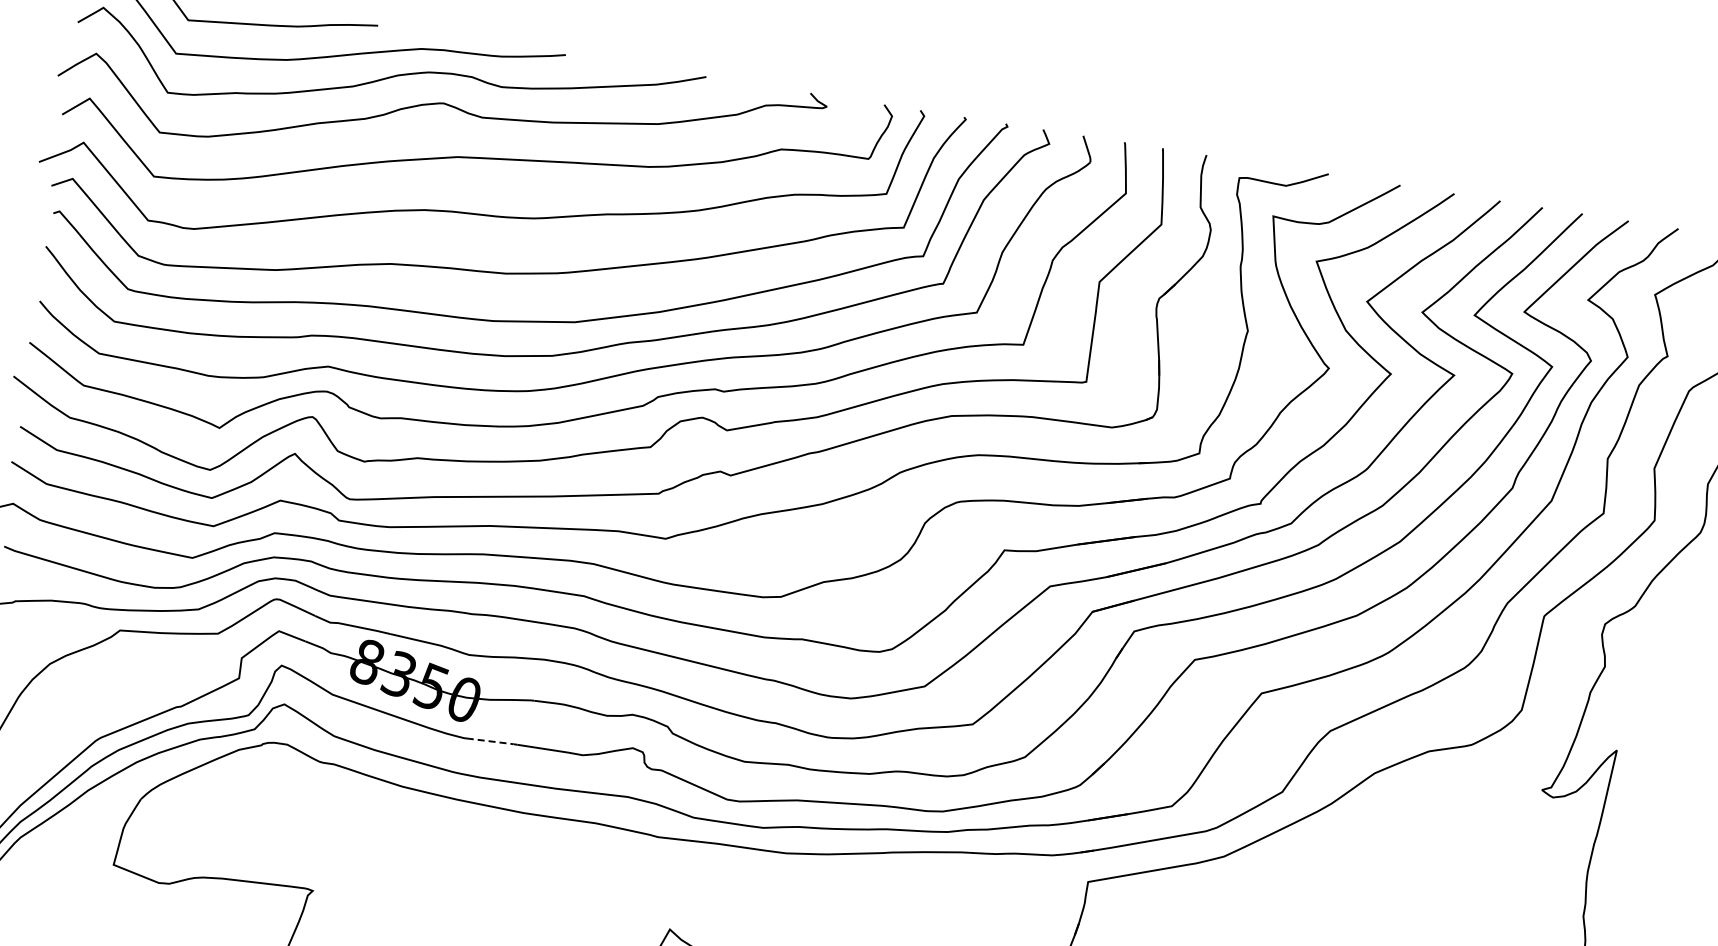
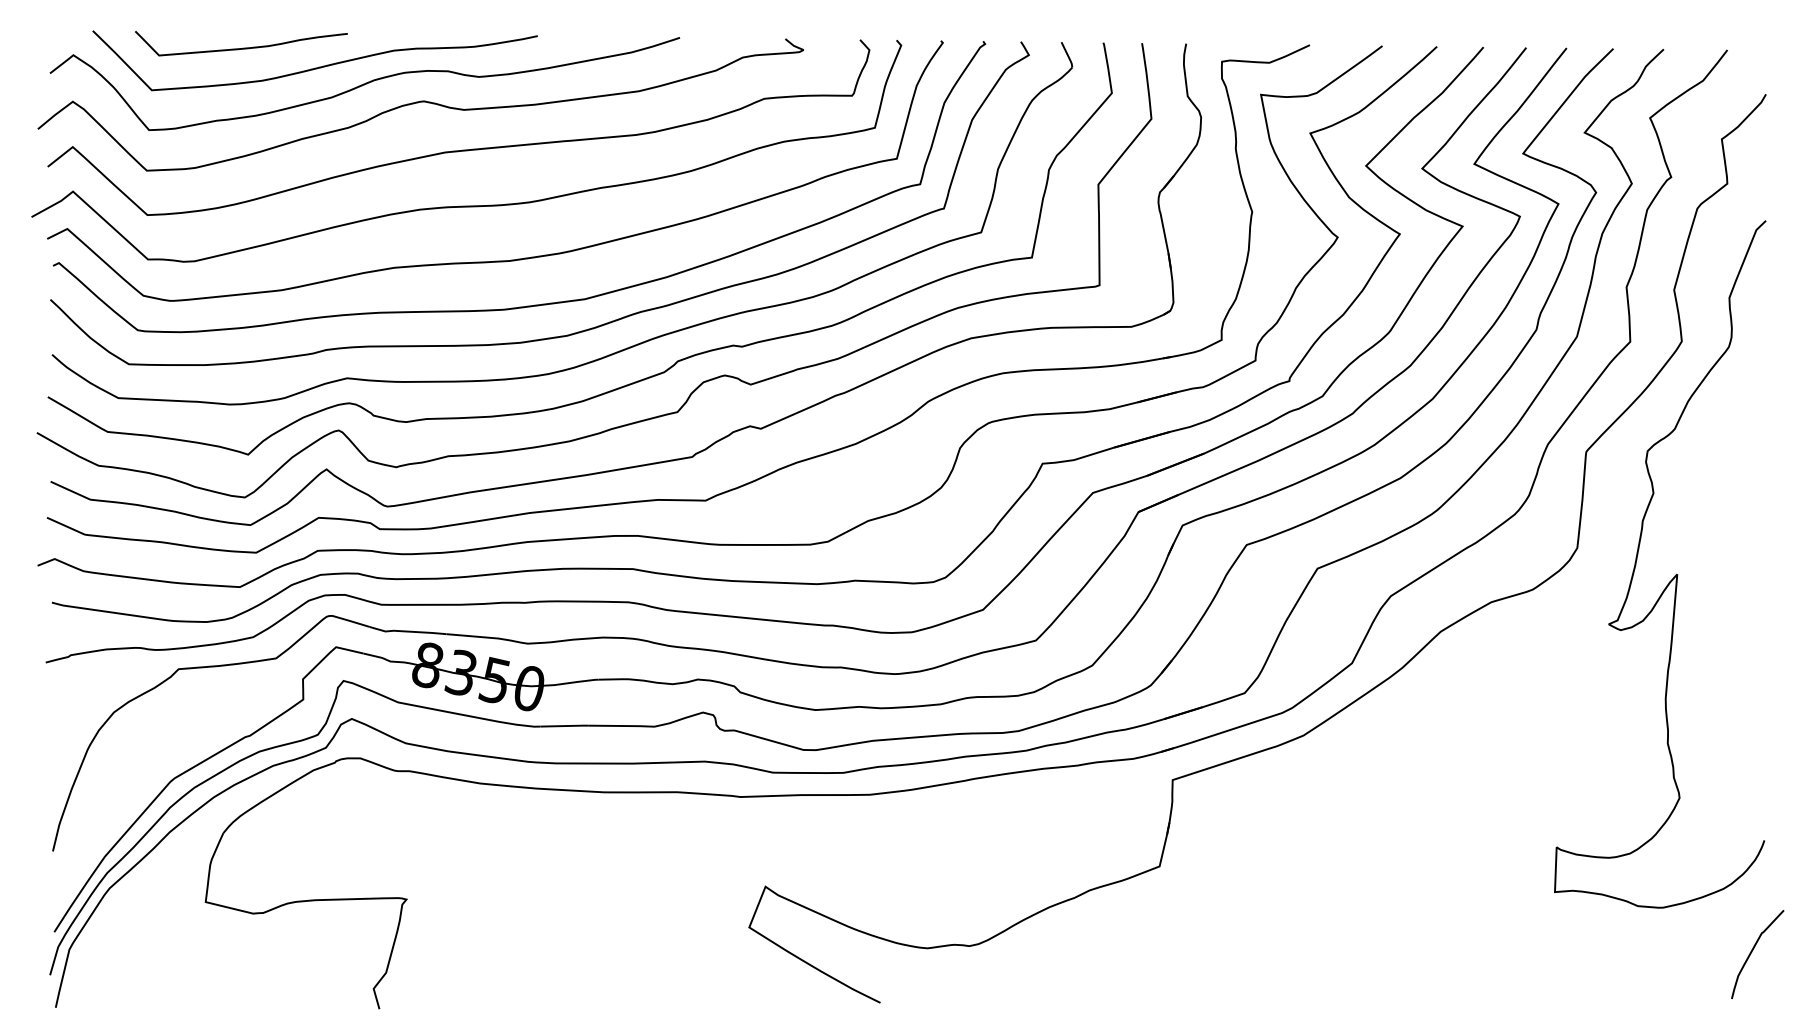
line: (493, 742) -> (564, 726), dashed -> solid

